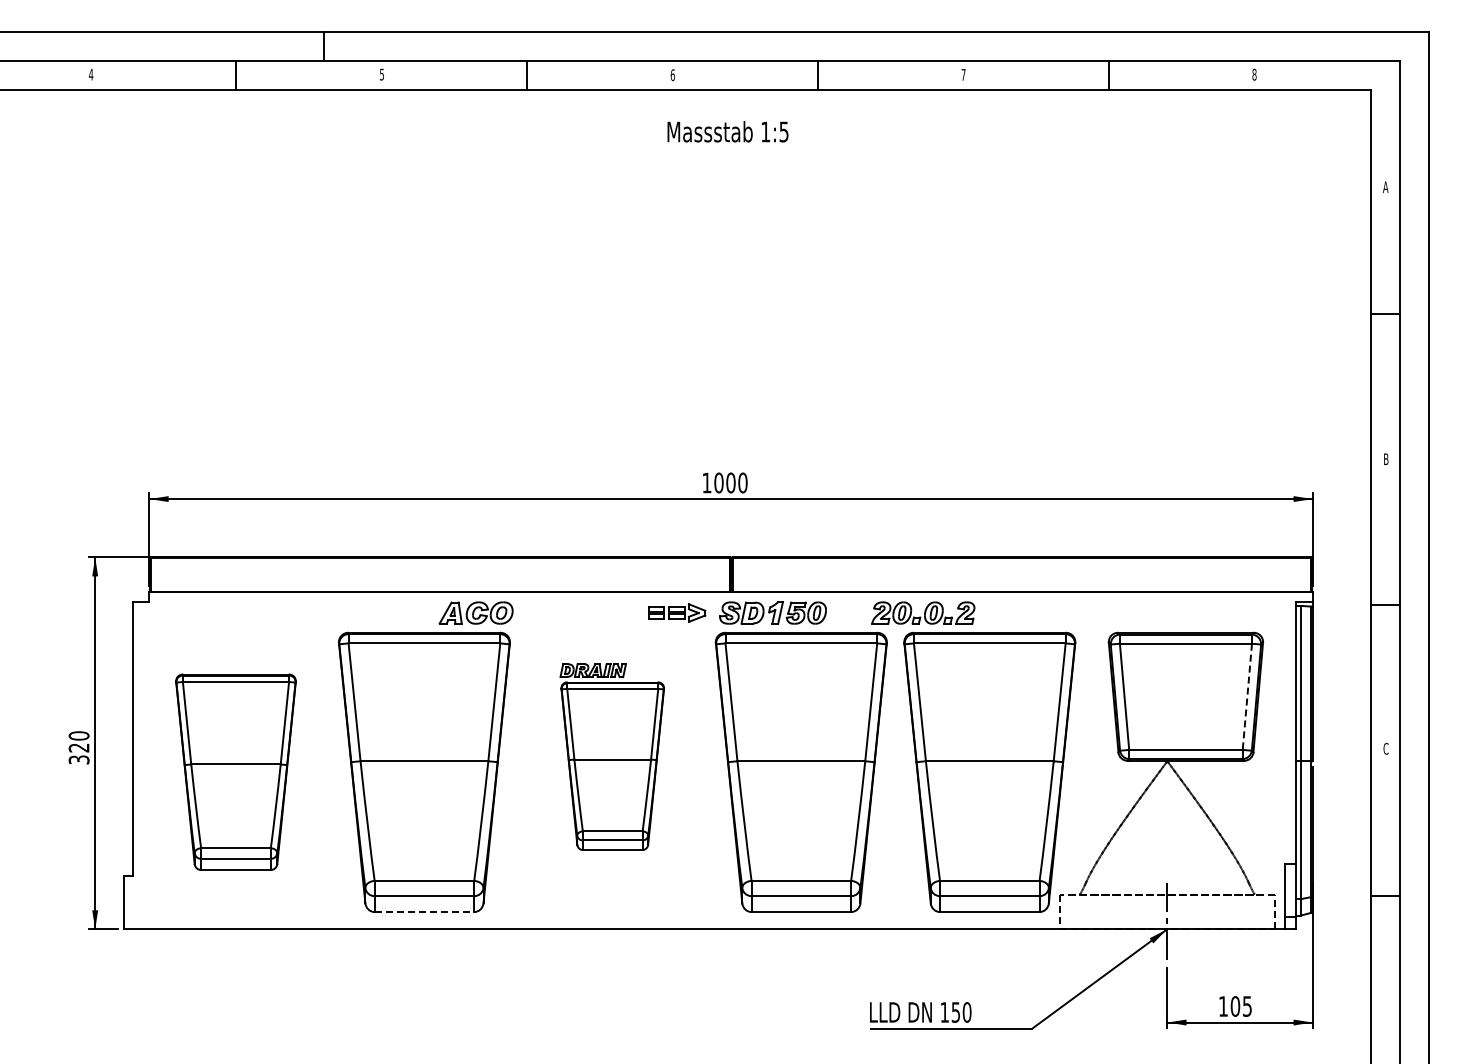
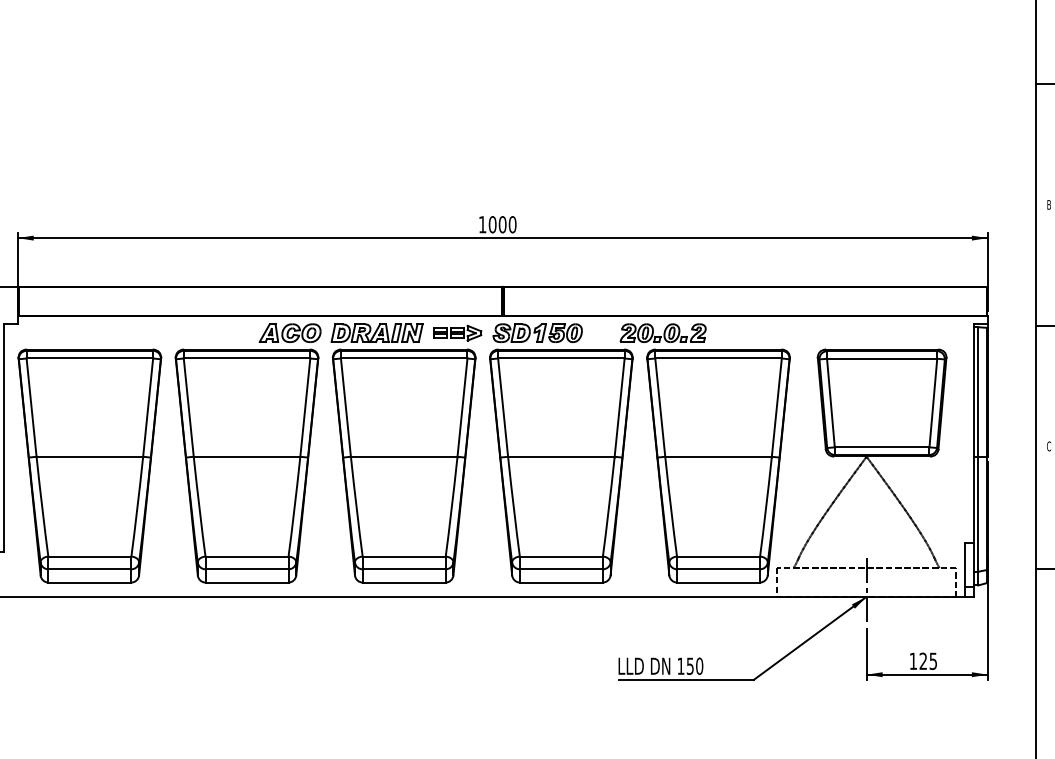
line: (1247, 697) -> (933, 403), dashed -> solid
part: (612, 756) -> (403, 452), size x1.67
part: (235, 771) -> (89, 465), size x1.43
line: (424, 912) -> (247, 582), dashed -> solid
text: (1235, 1006) -> (923, 661), 105 -> 125

